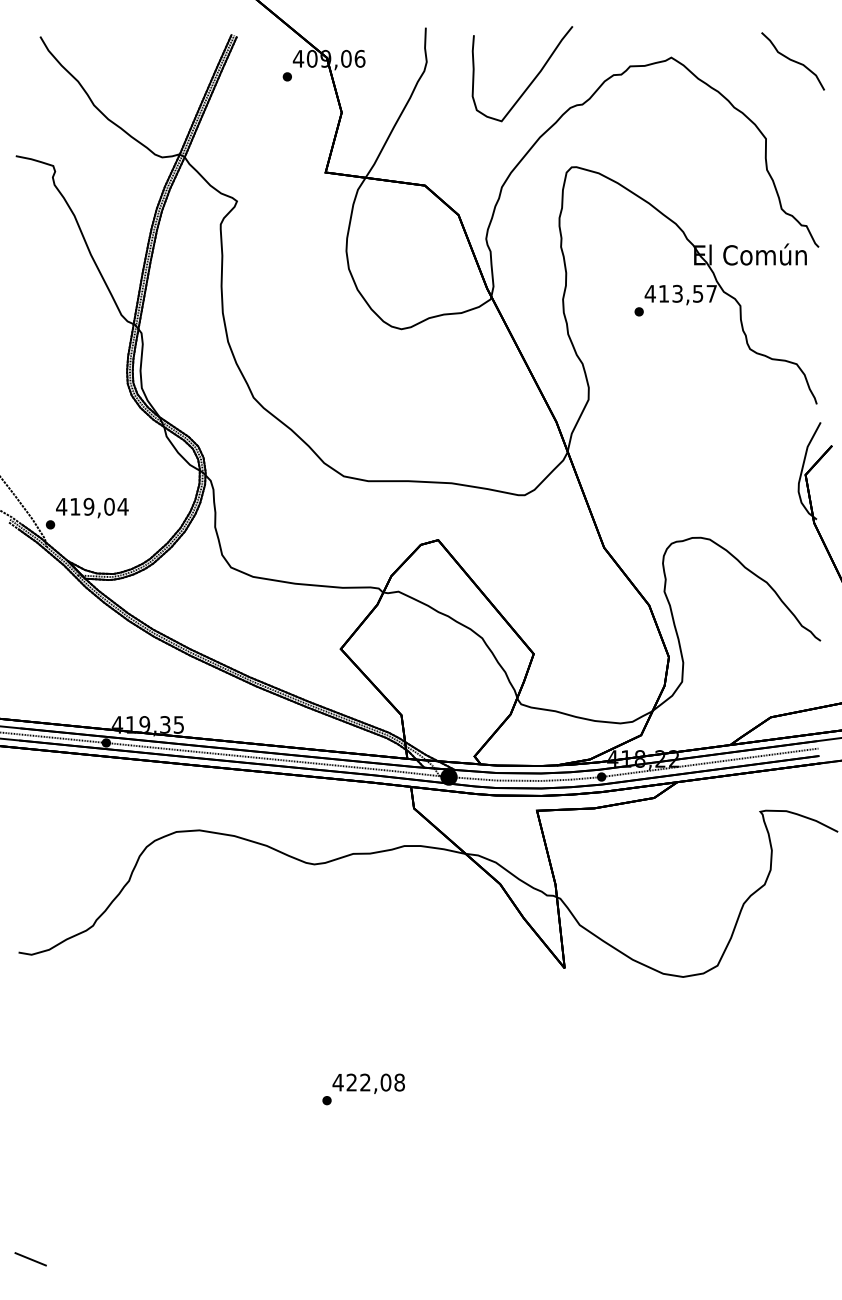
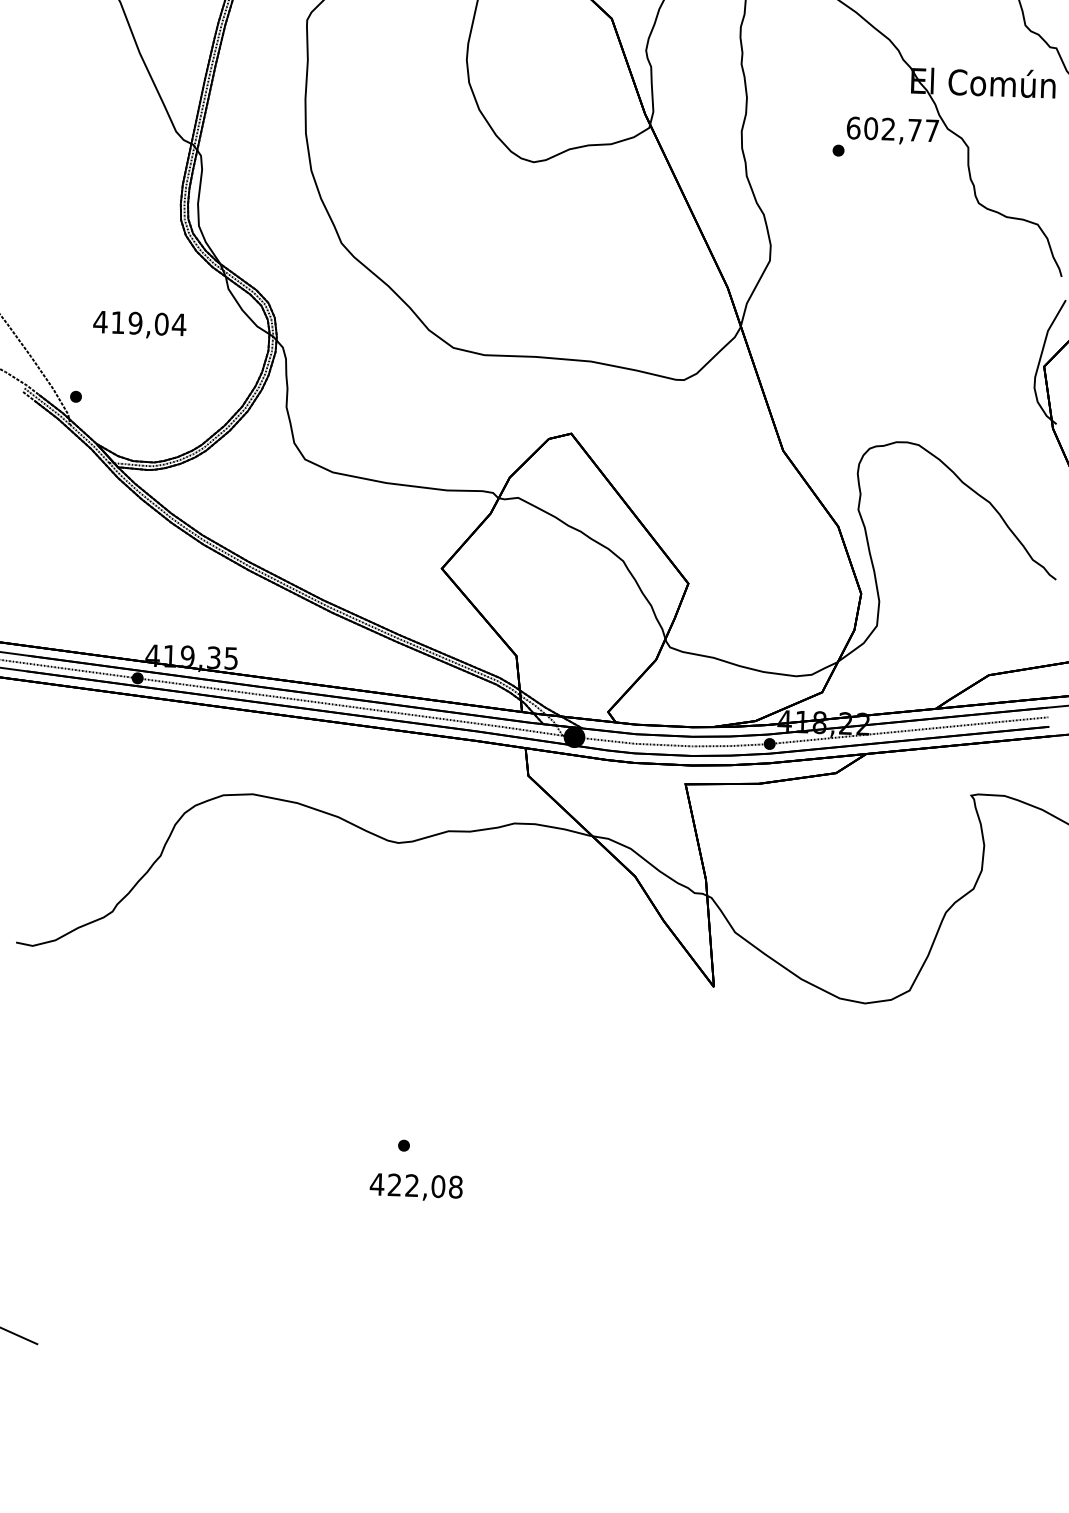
text: (673, 293) -> (883, 128), 413,57 -> 602,77
text: (92, 507) -> (139, 324), moved
text: (368, 1083) -> (415, 1186), moved

